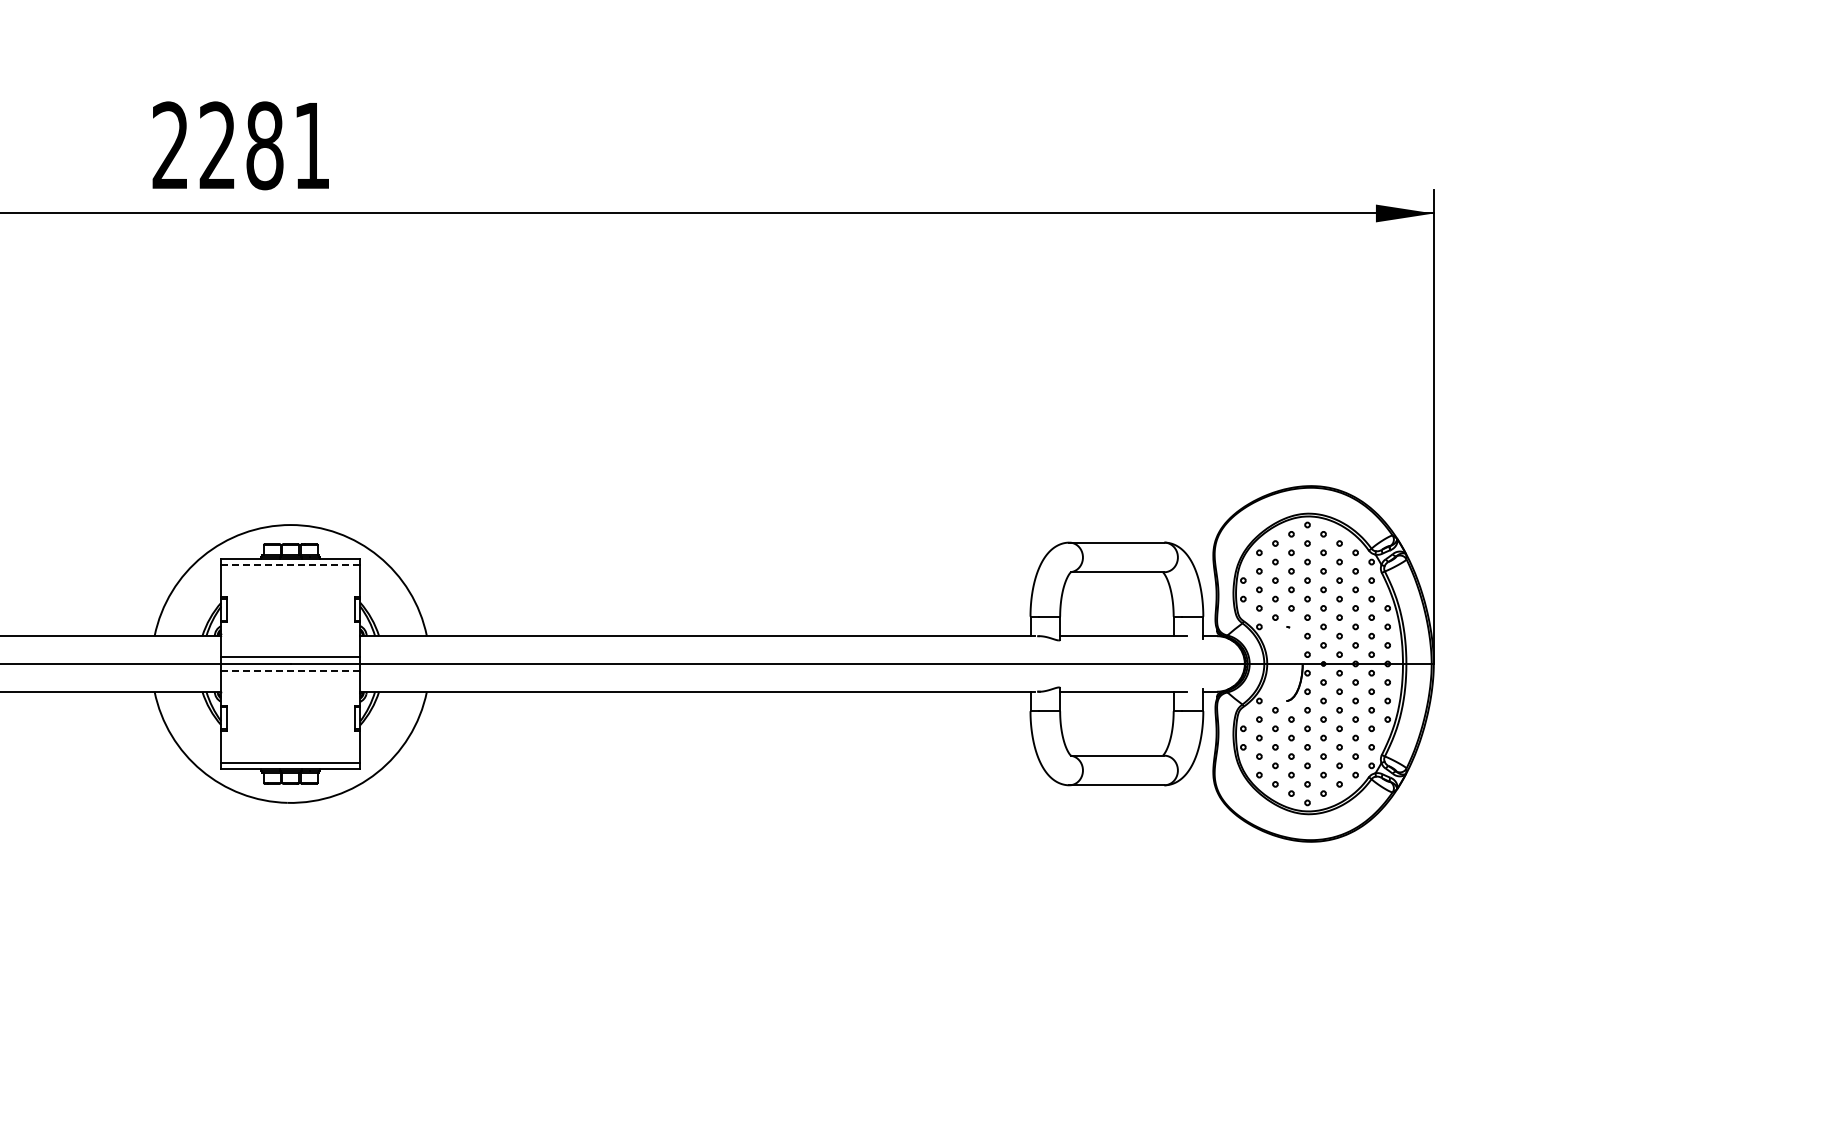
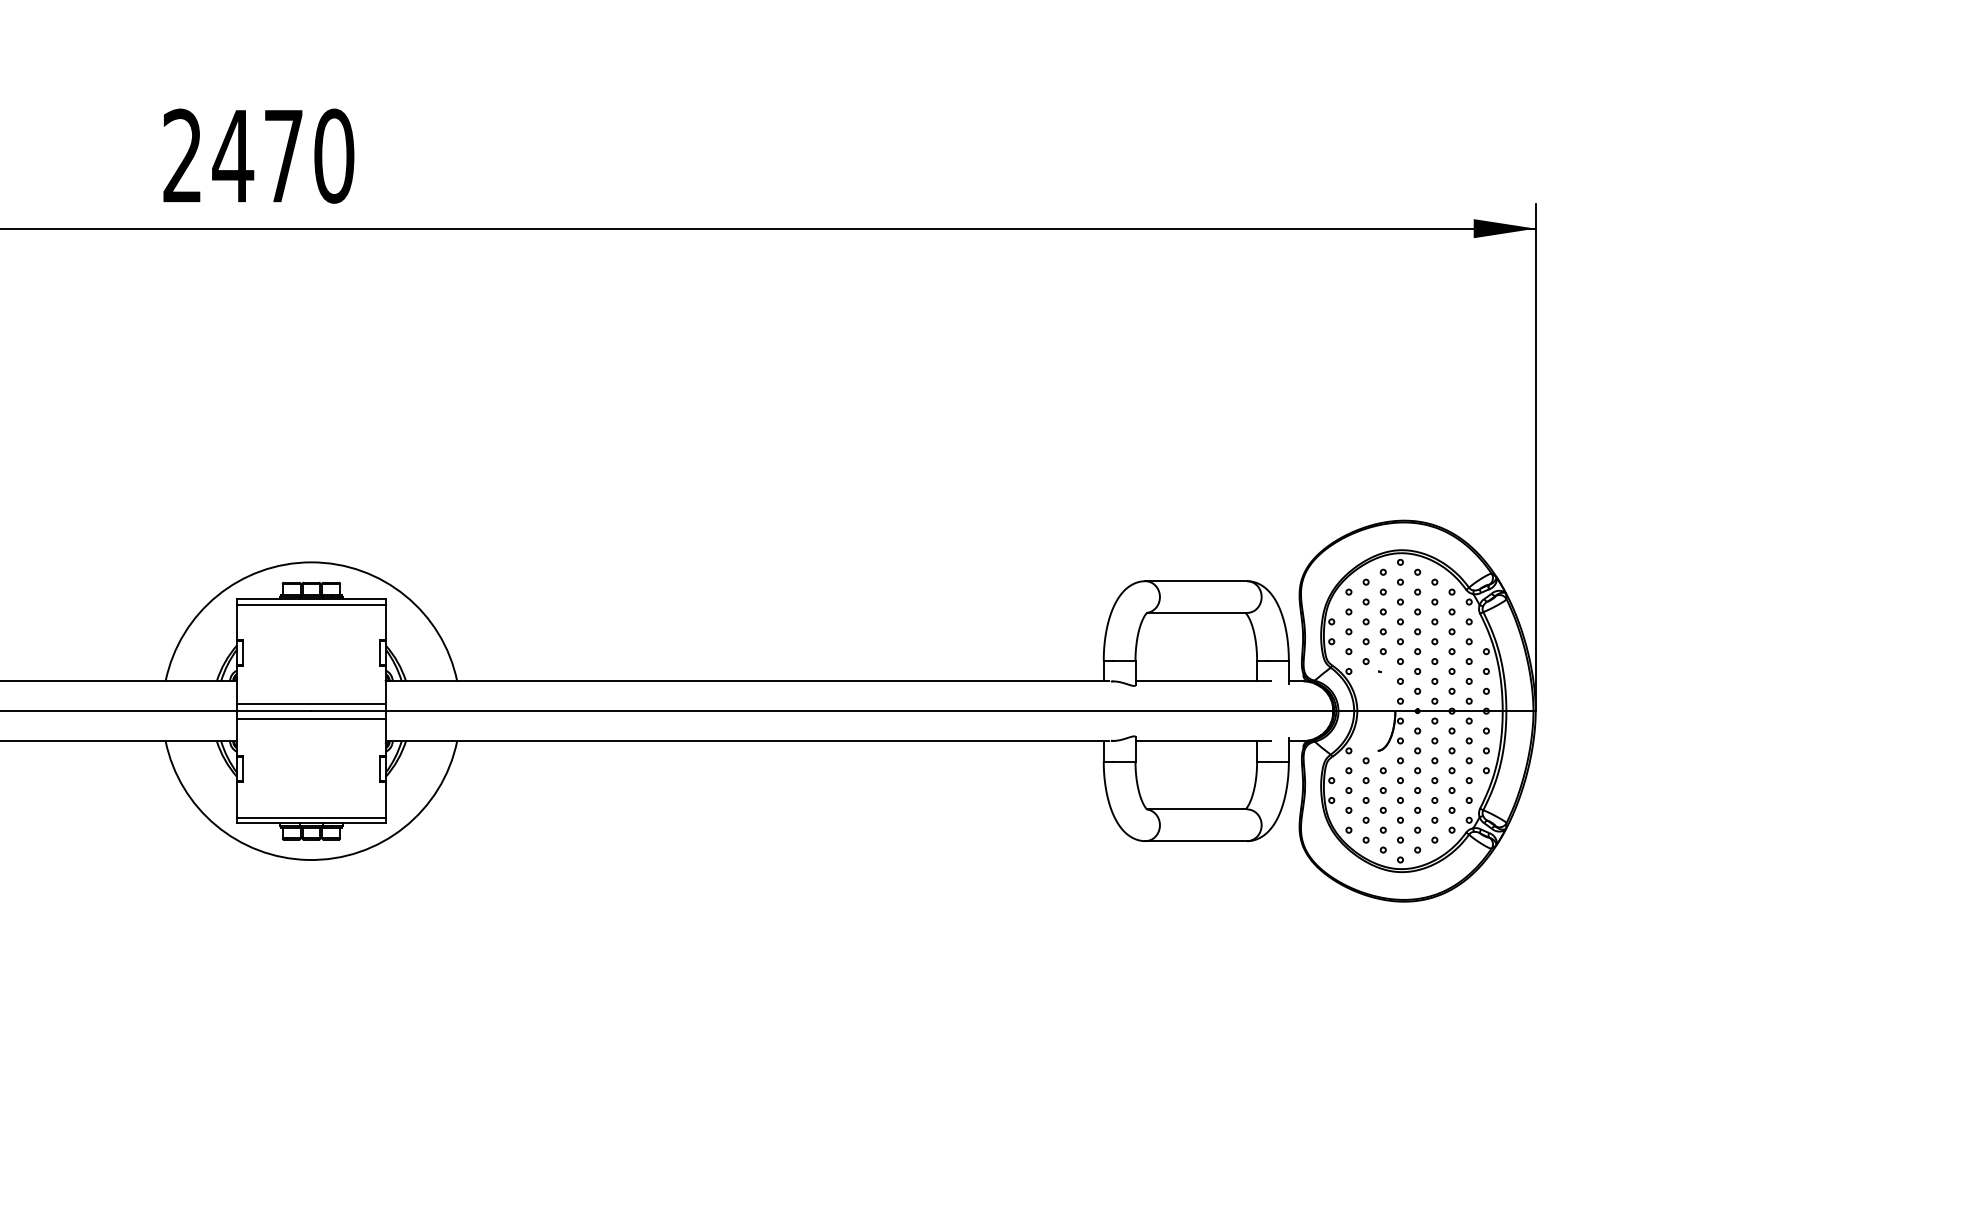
text: (264, 145) -> (283, 155), 2281 -> 2470
line: (291, 564) -> (312, 604), dashed -> solid
line: (291, 671) -> (312, 719), dashed -> solid

